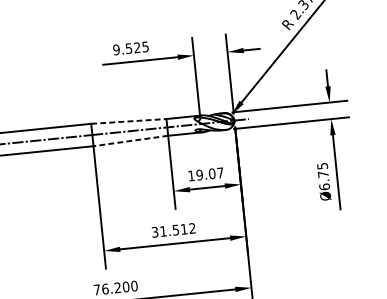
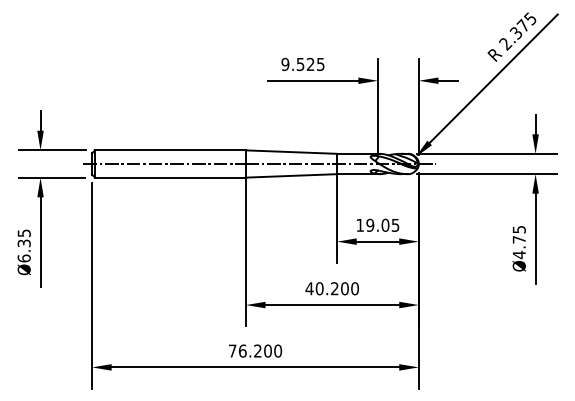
line: (128, 121) -> (291, 152), dashed -> solid
line: (130, 140) -> (291, 175), dashed -> solid
text: (220, 173) -> (395, 225), 19.07 -> 19.05
text: (323, 186) -> (518, 254), Ø6.75 -> Ø4.75
text: (173, 230) -> (331, 288), 31.512 -> 40.200

